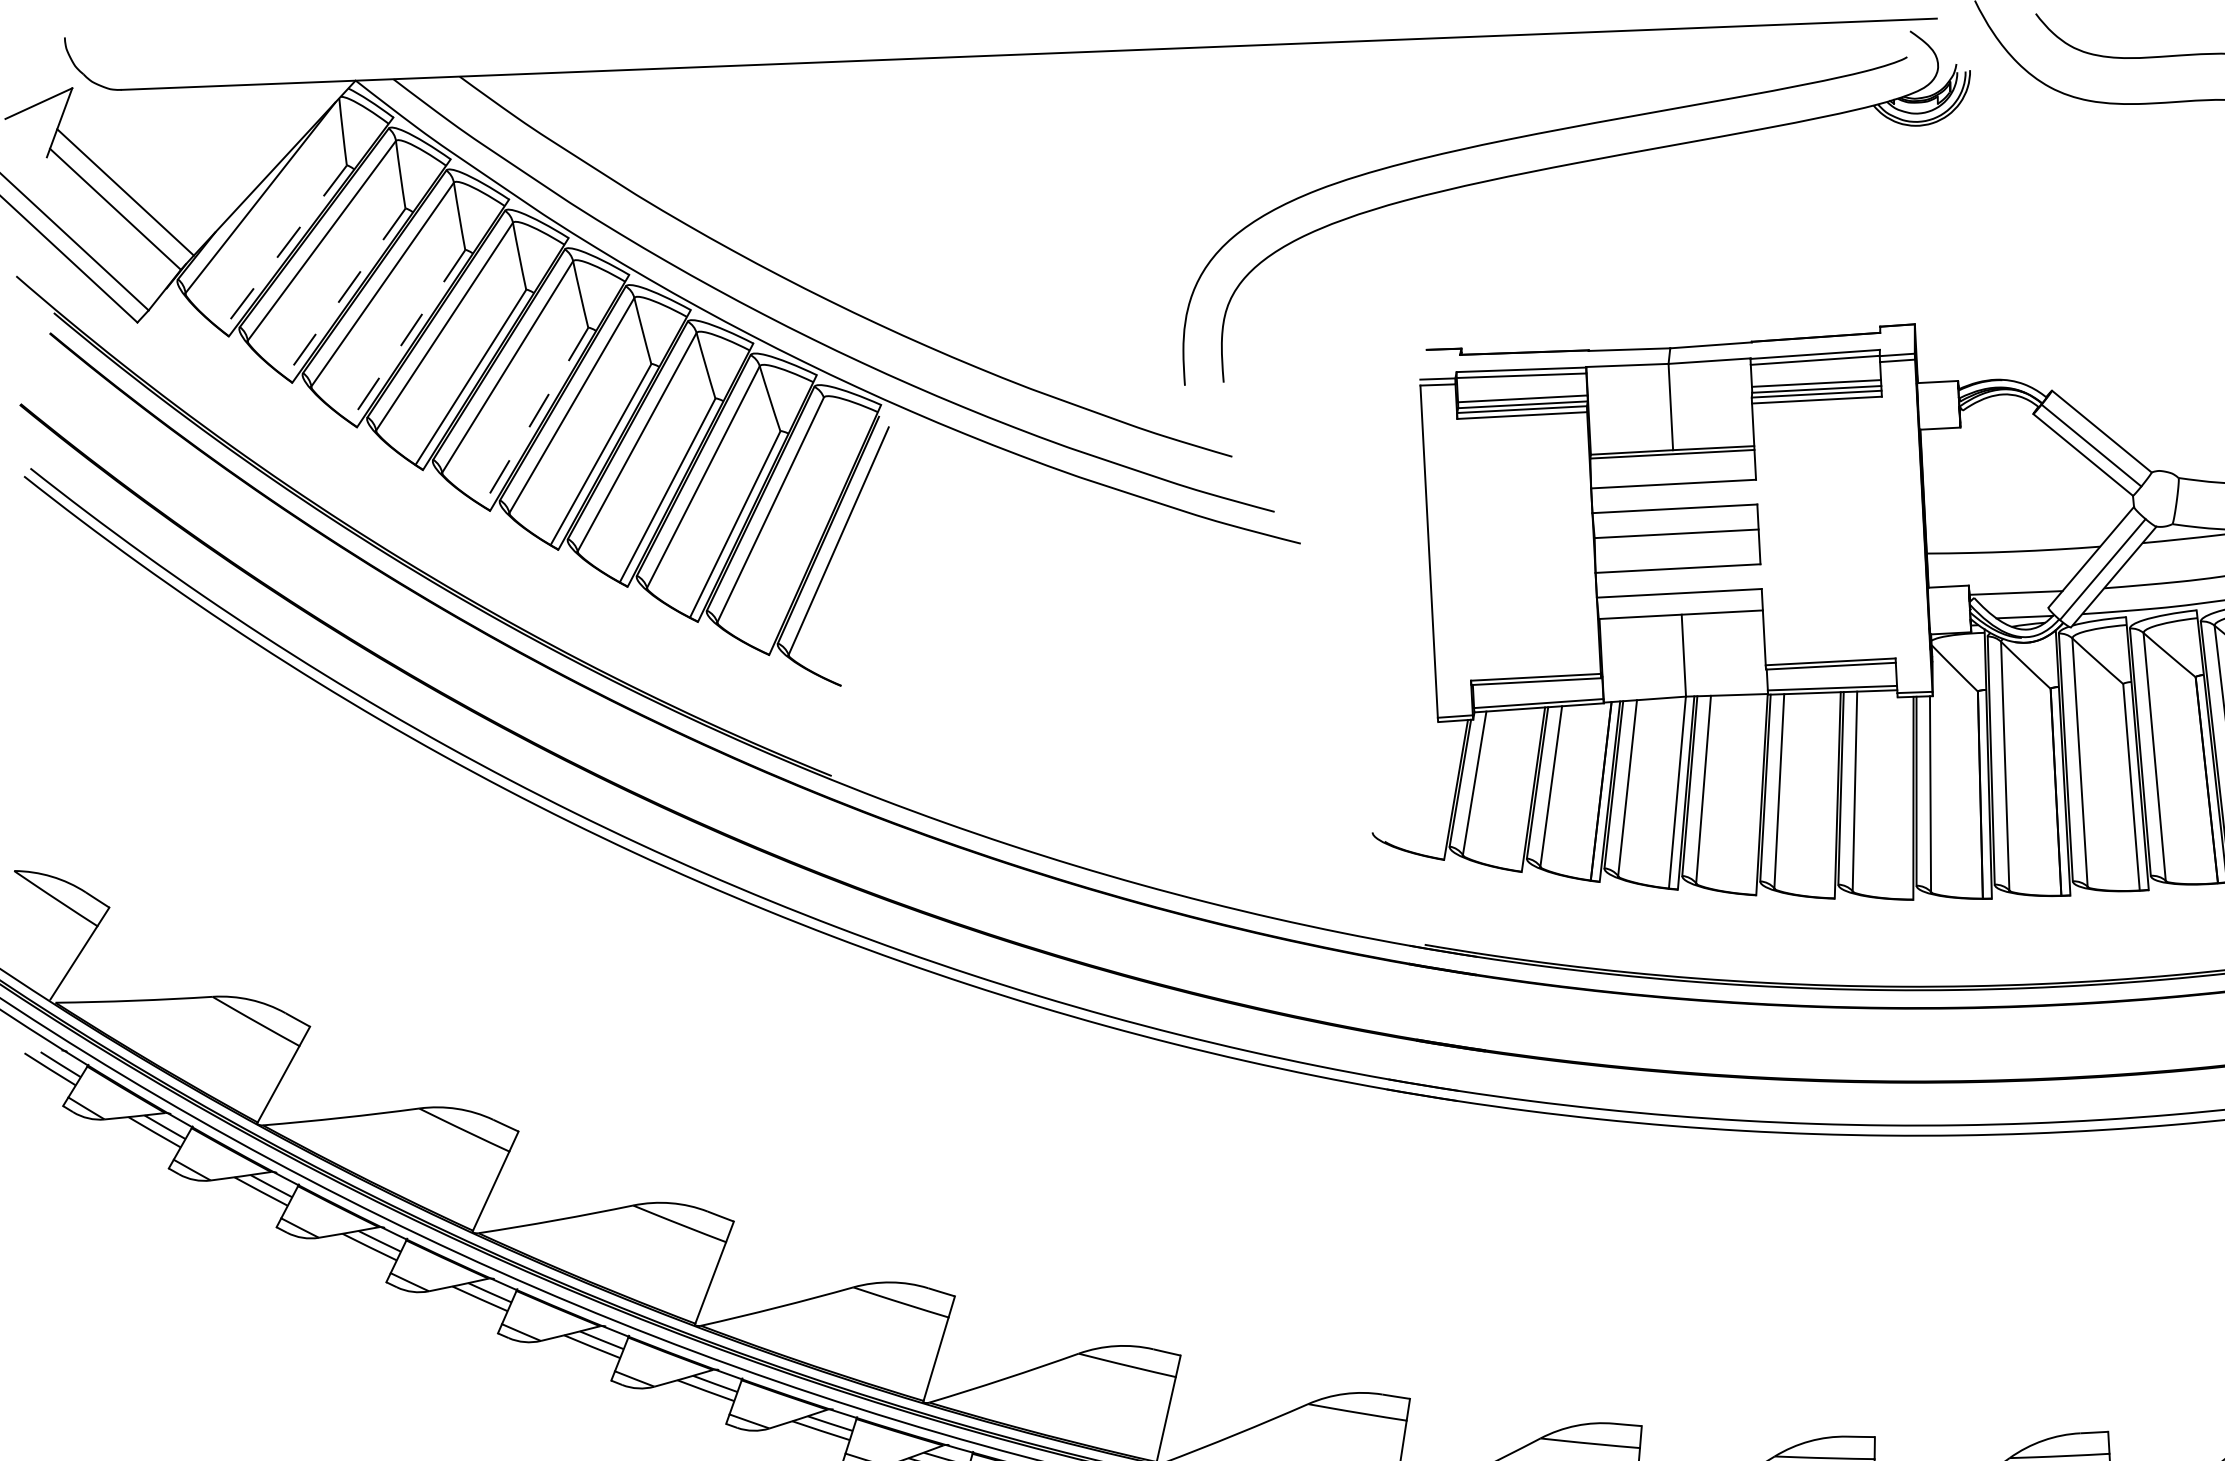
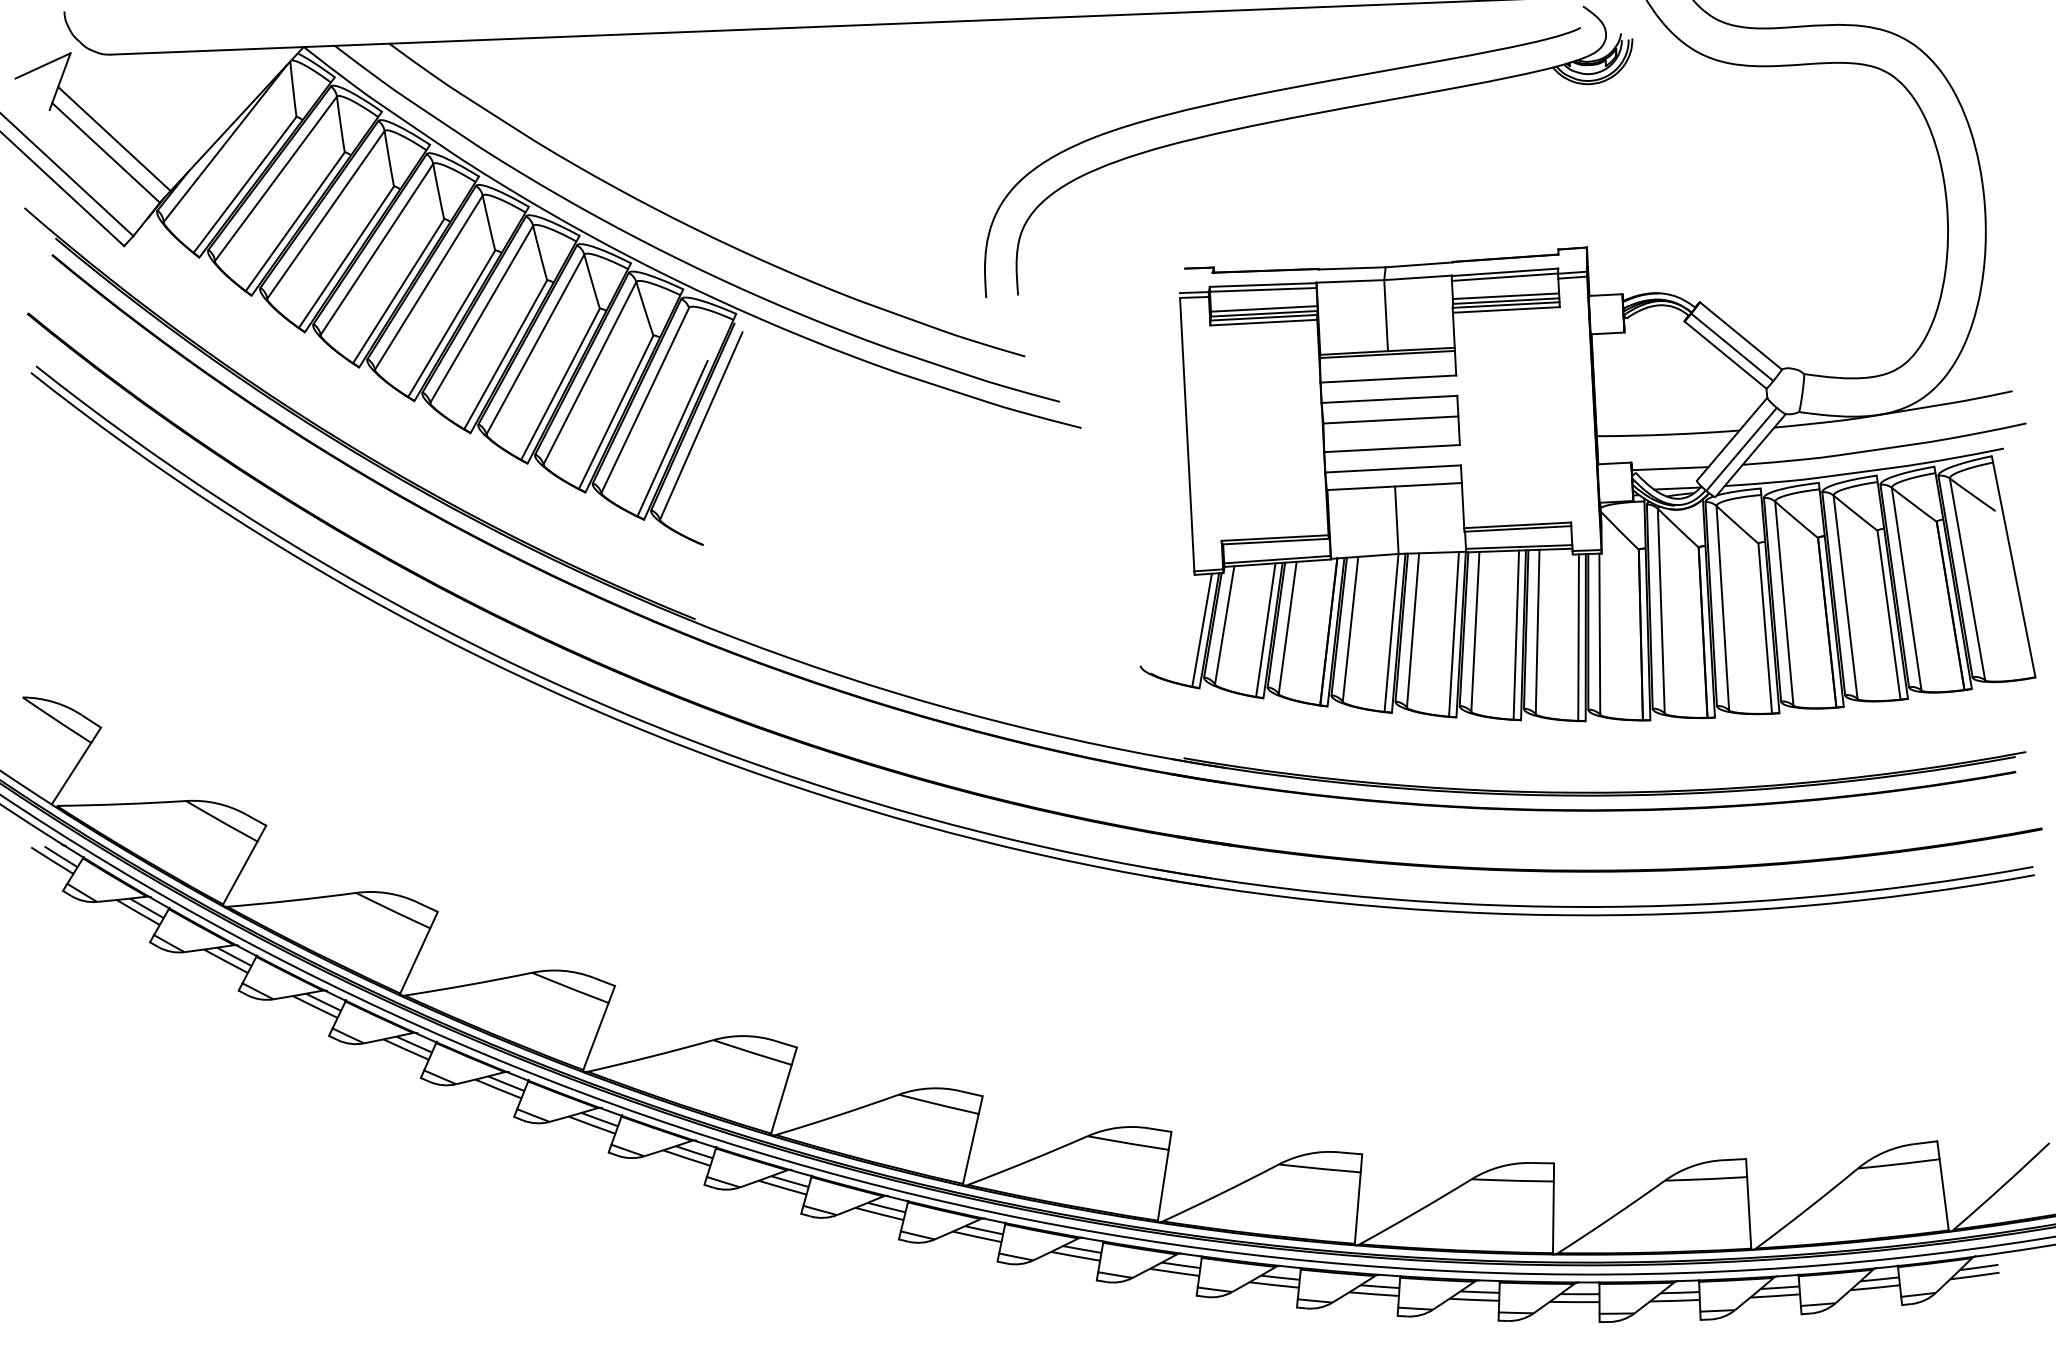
line: (283, 248) -> (244, 185), dashed -> solid
line: (344, 293) -> (294, 222), dashed -> solid
line: (407, 336) -> (346, 257), dashed -> solid
line: (535, 417) -> (451, 324), dashed -> solid
line: (803, 556) -> (672, 438), added
line: (1446, 788) -> (1201, 629), added
line: (1524, 788) -> (1265, 629), added
line: (1752, 794) -> (1453, 634), added
line: (1829, 794) -> (1516, 634), added
line: (1904, 798) -> (1578, 637), added

